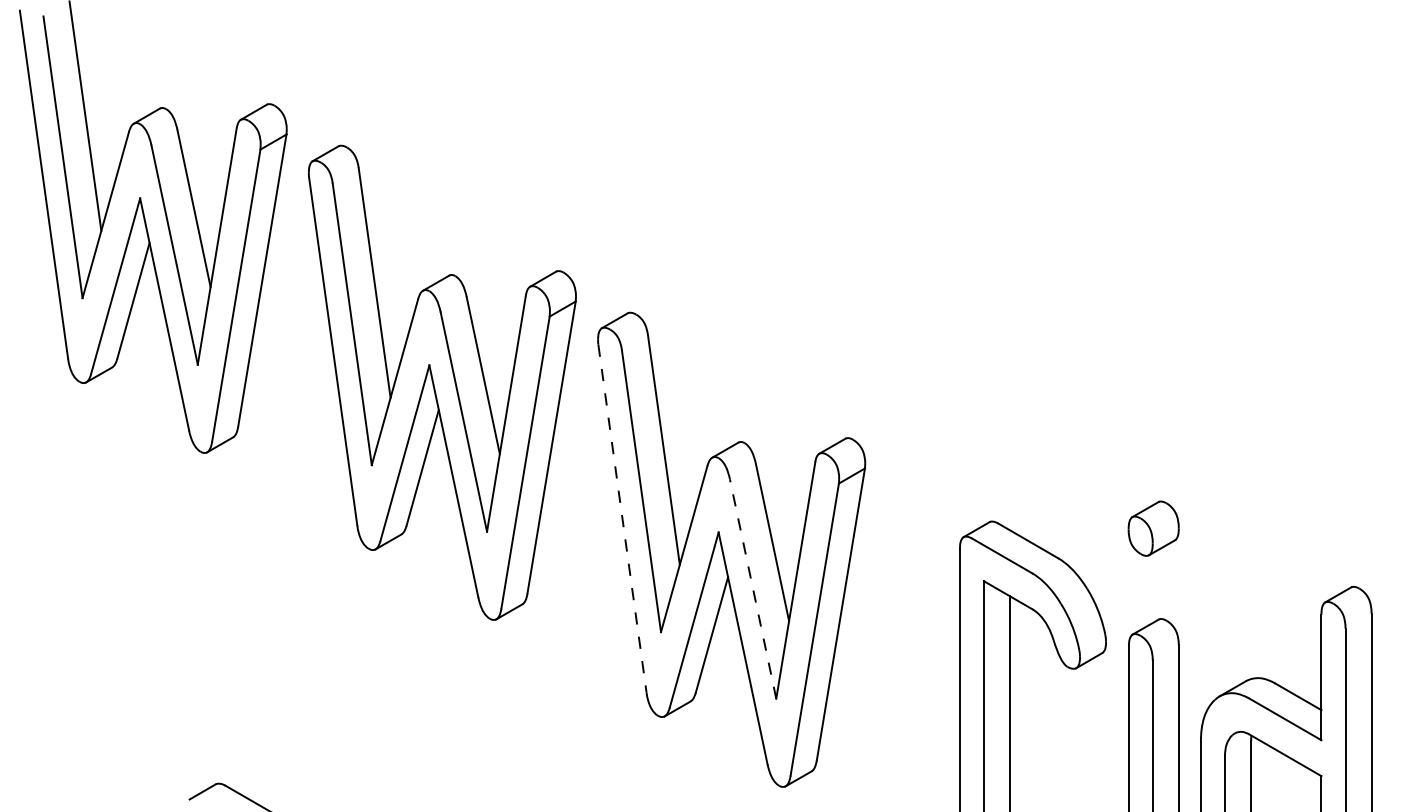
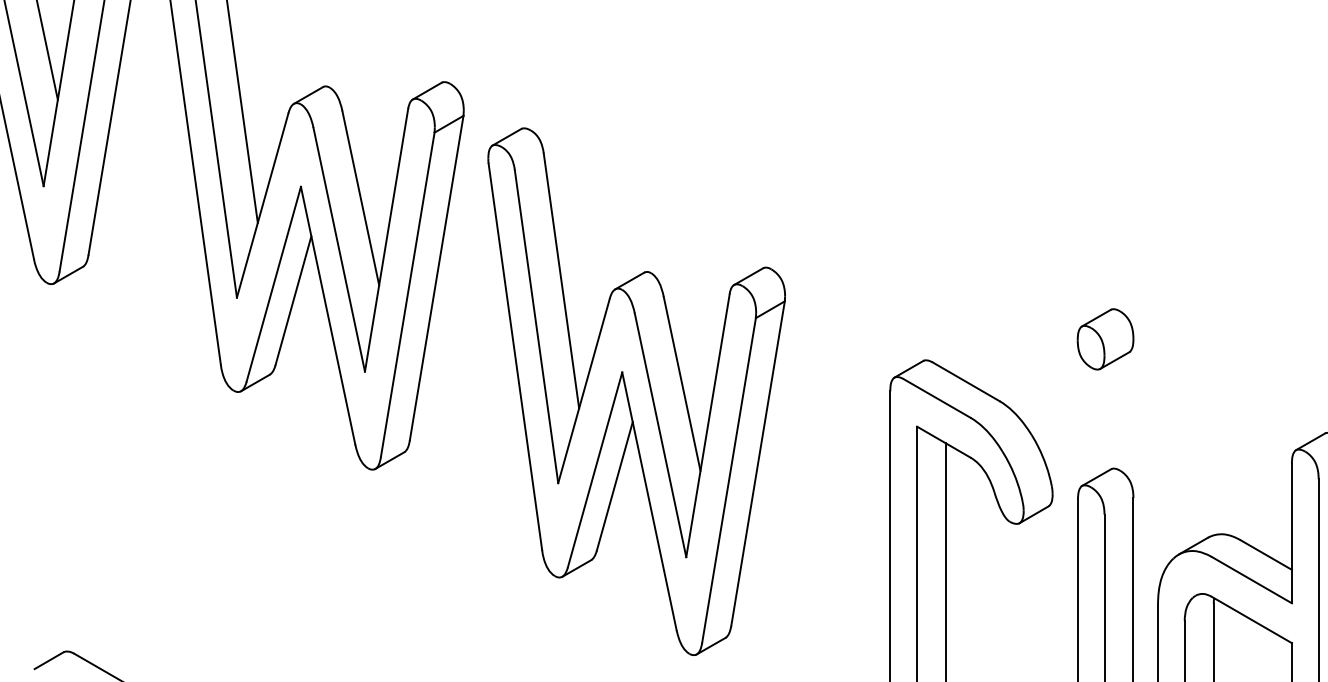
line: (622, 518) -> (515, 356), dashed -> solid
part: (1153, 528) -> (1105, 339), moved
line: (753, 588) -> (660, 434), dashed -> solid

